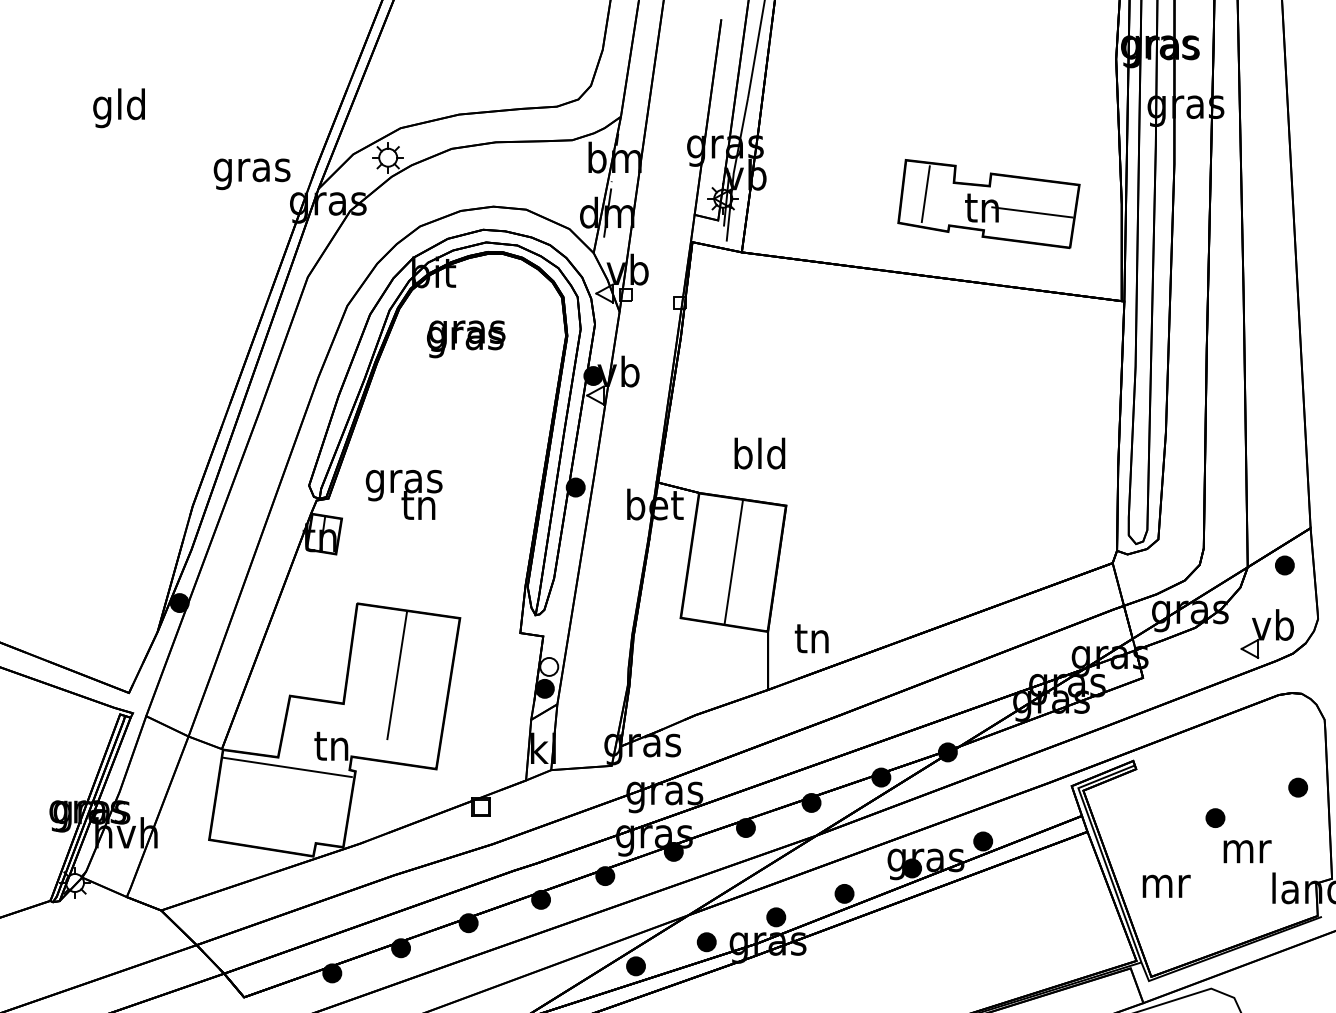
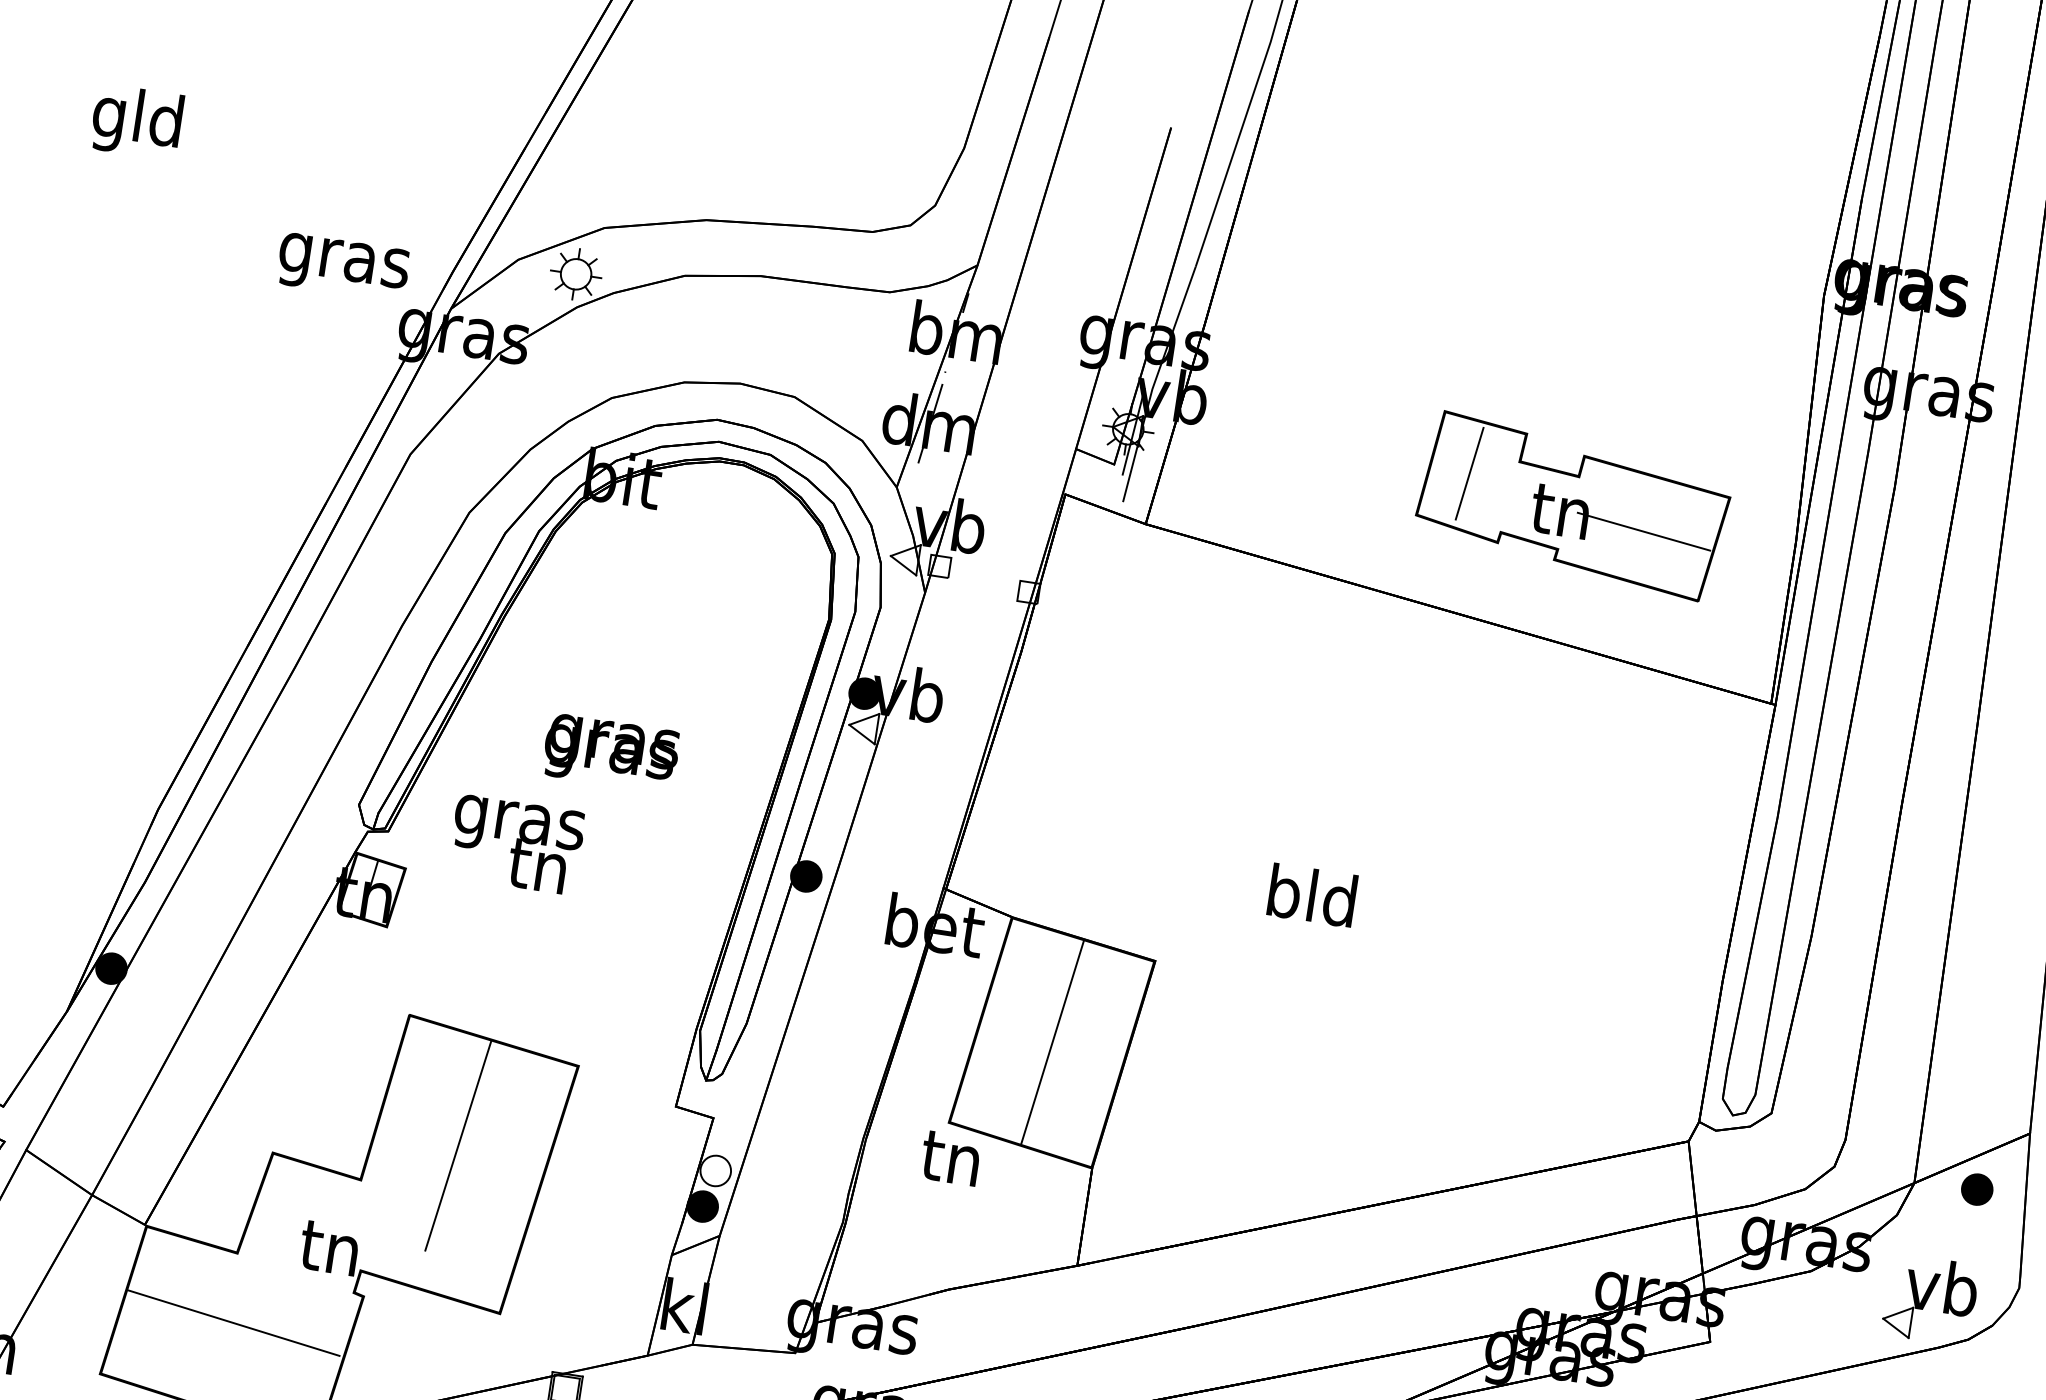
text: (466, 339) -> (611, 753), moved
text: (759, 453) -> (1311, 895), moved
text: (811, 638) -> (950, 1157), moved
line: (287, 767) -> (233, 1323), moved

